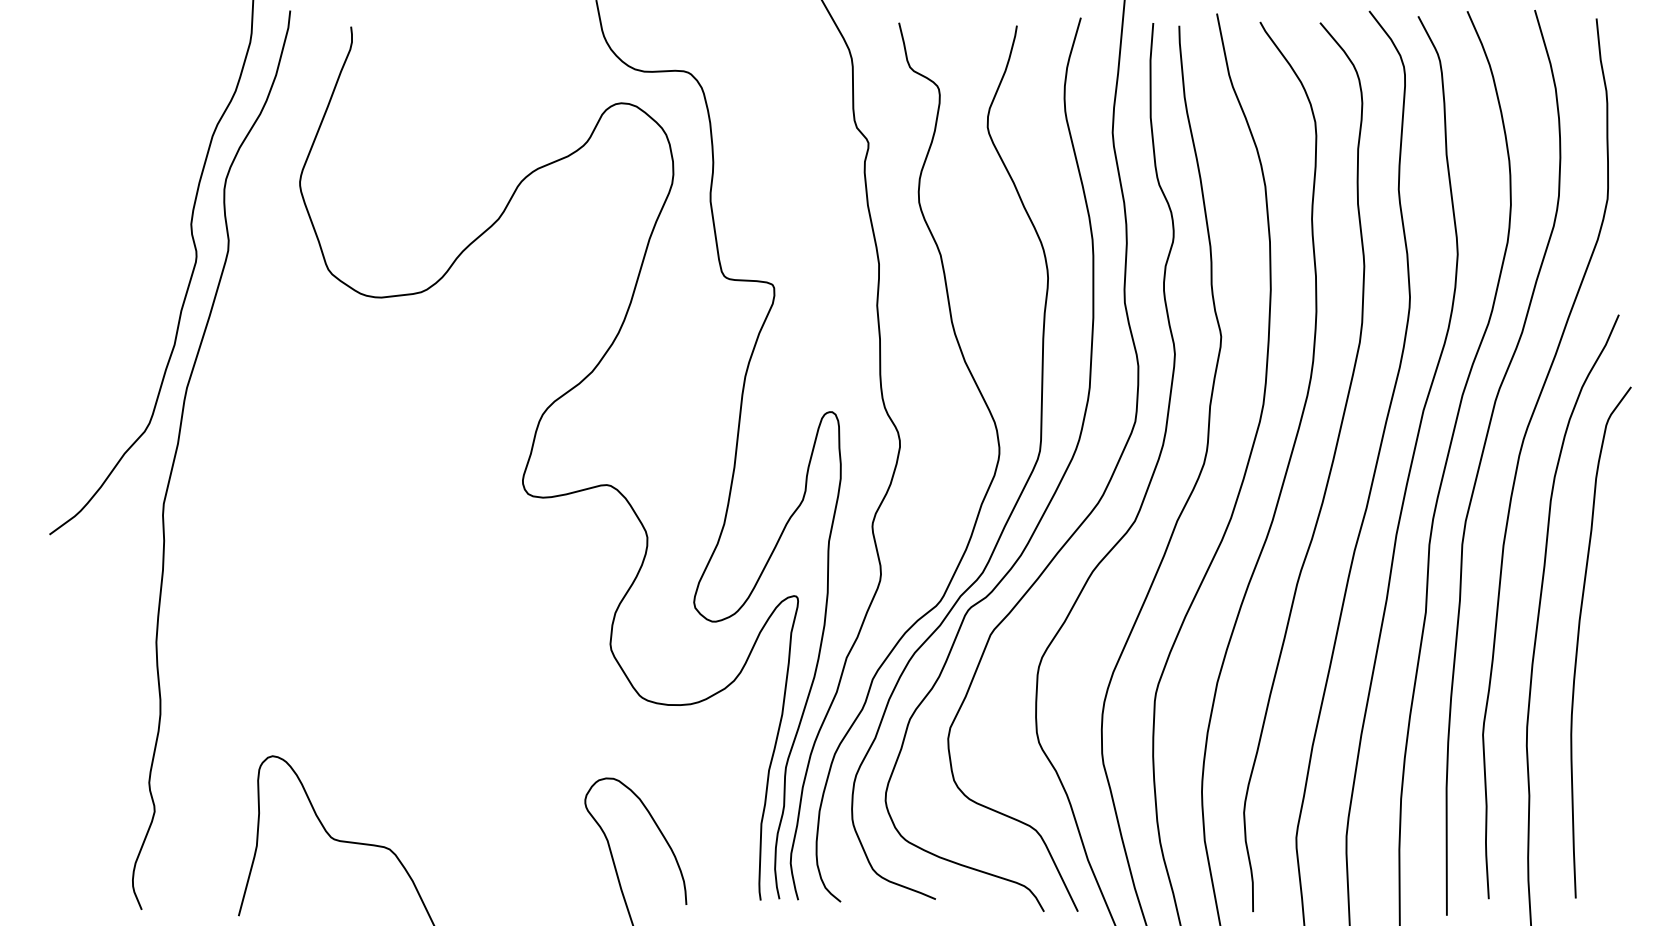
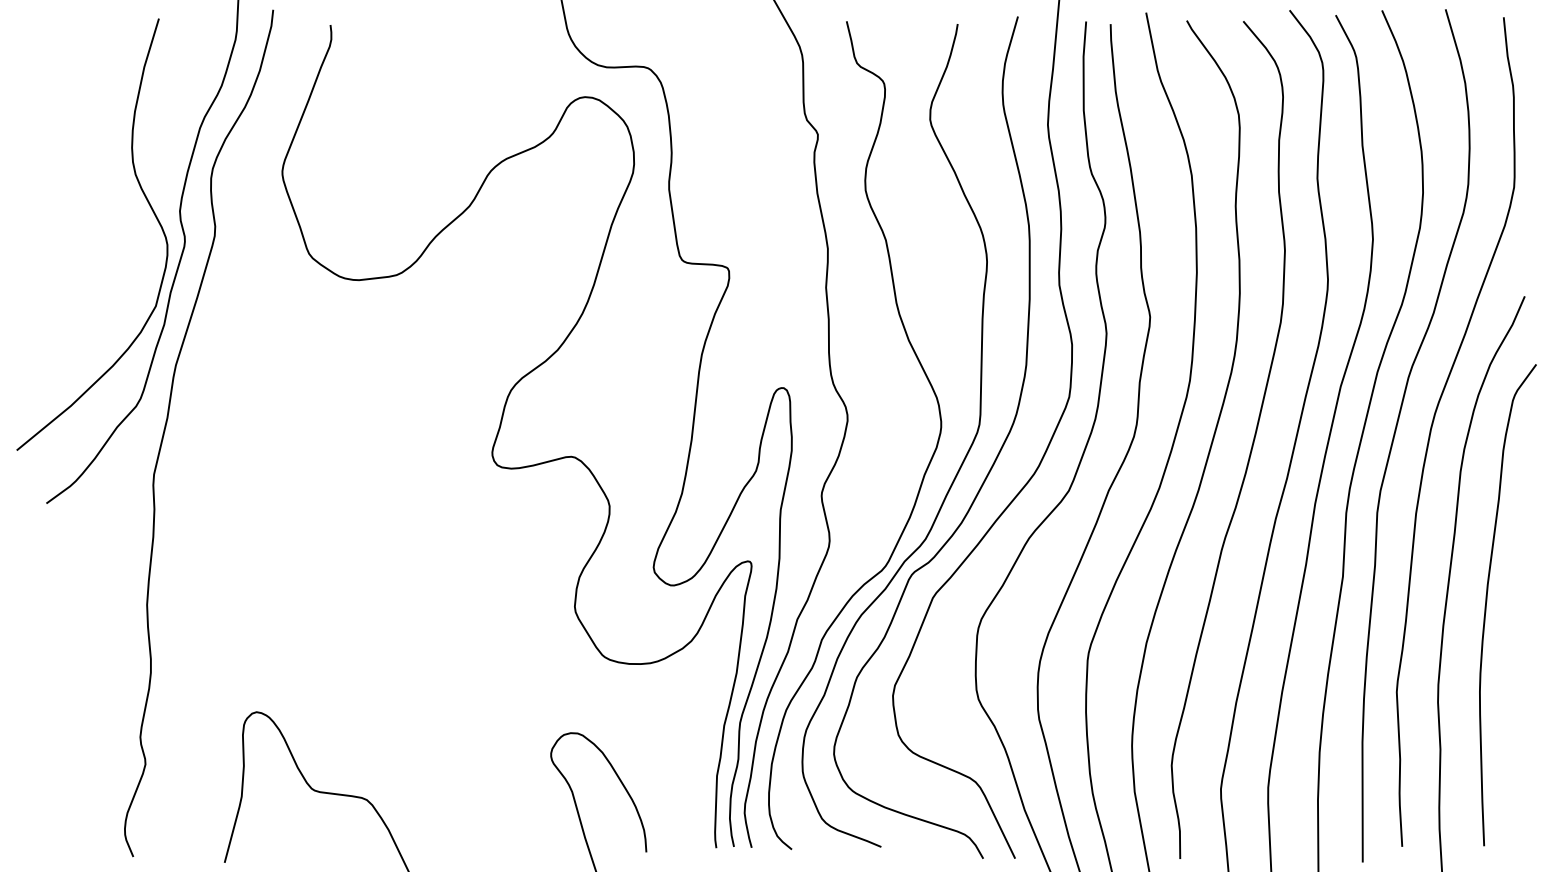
curve: (158, 218) -> (149, 205), added

